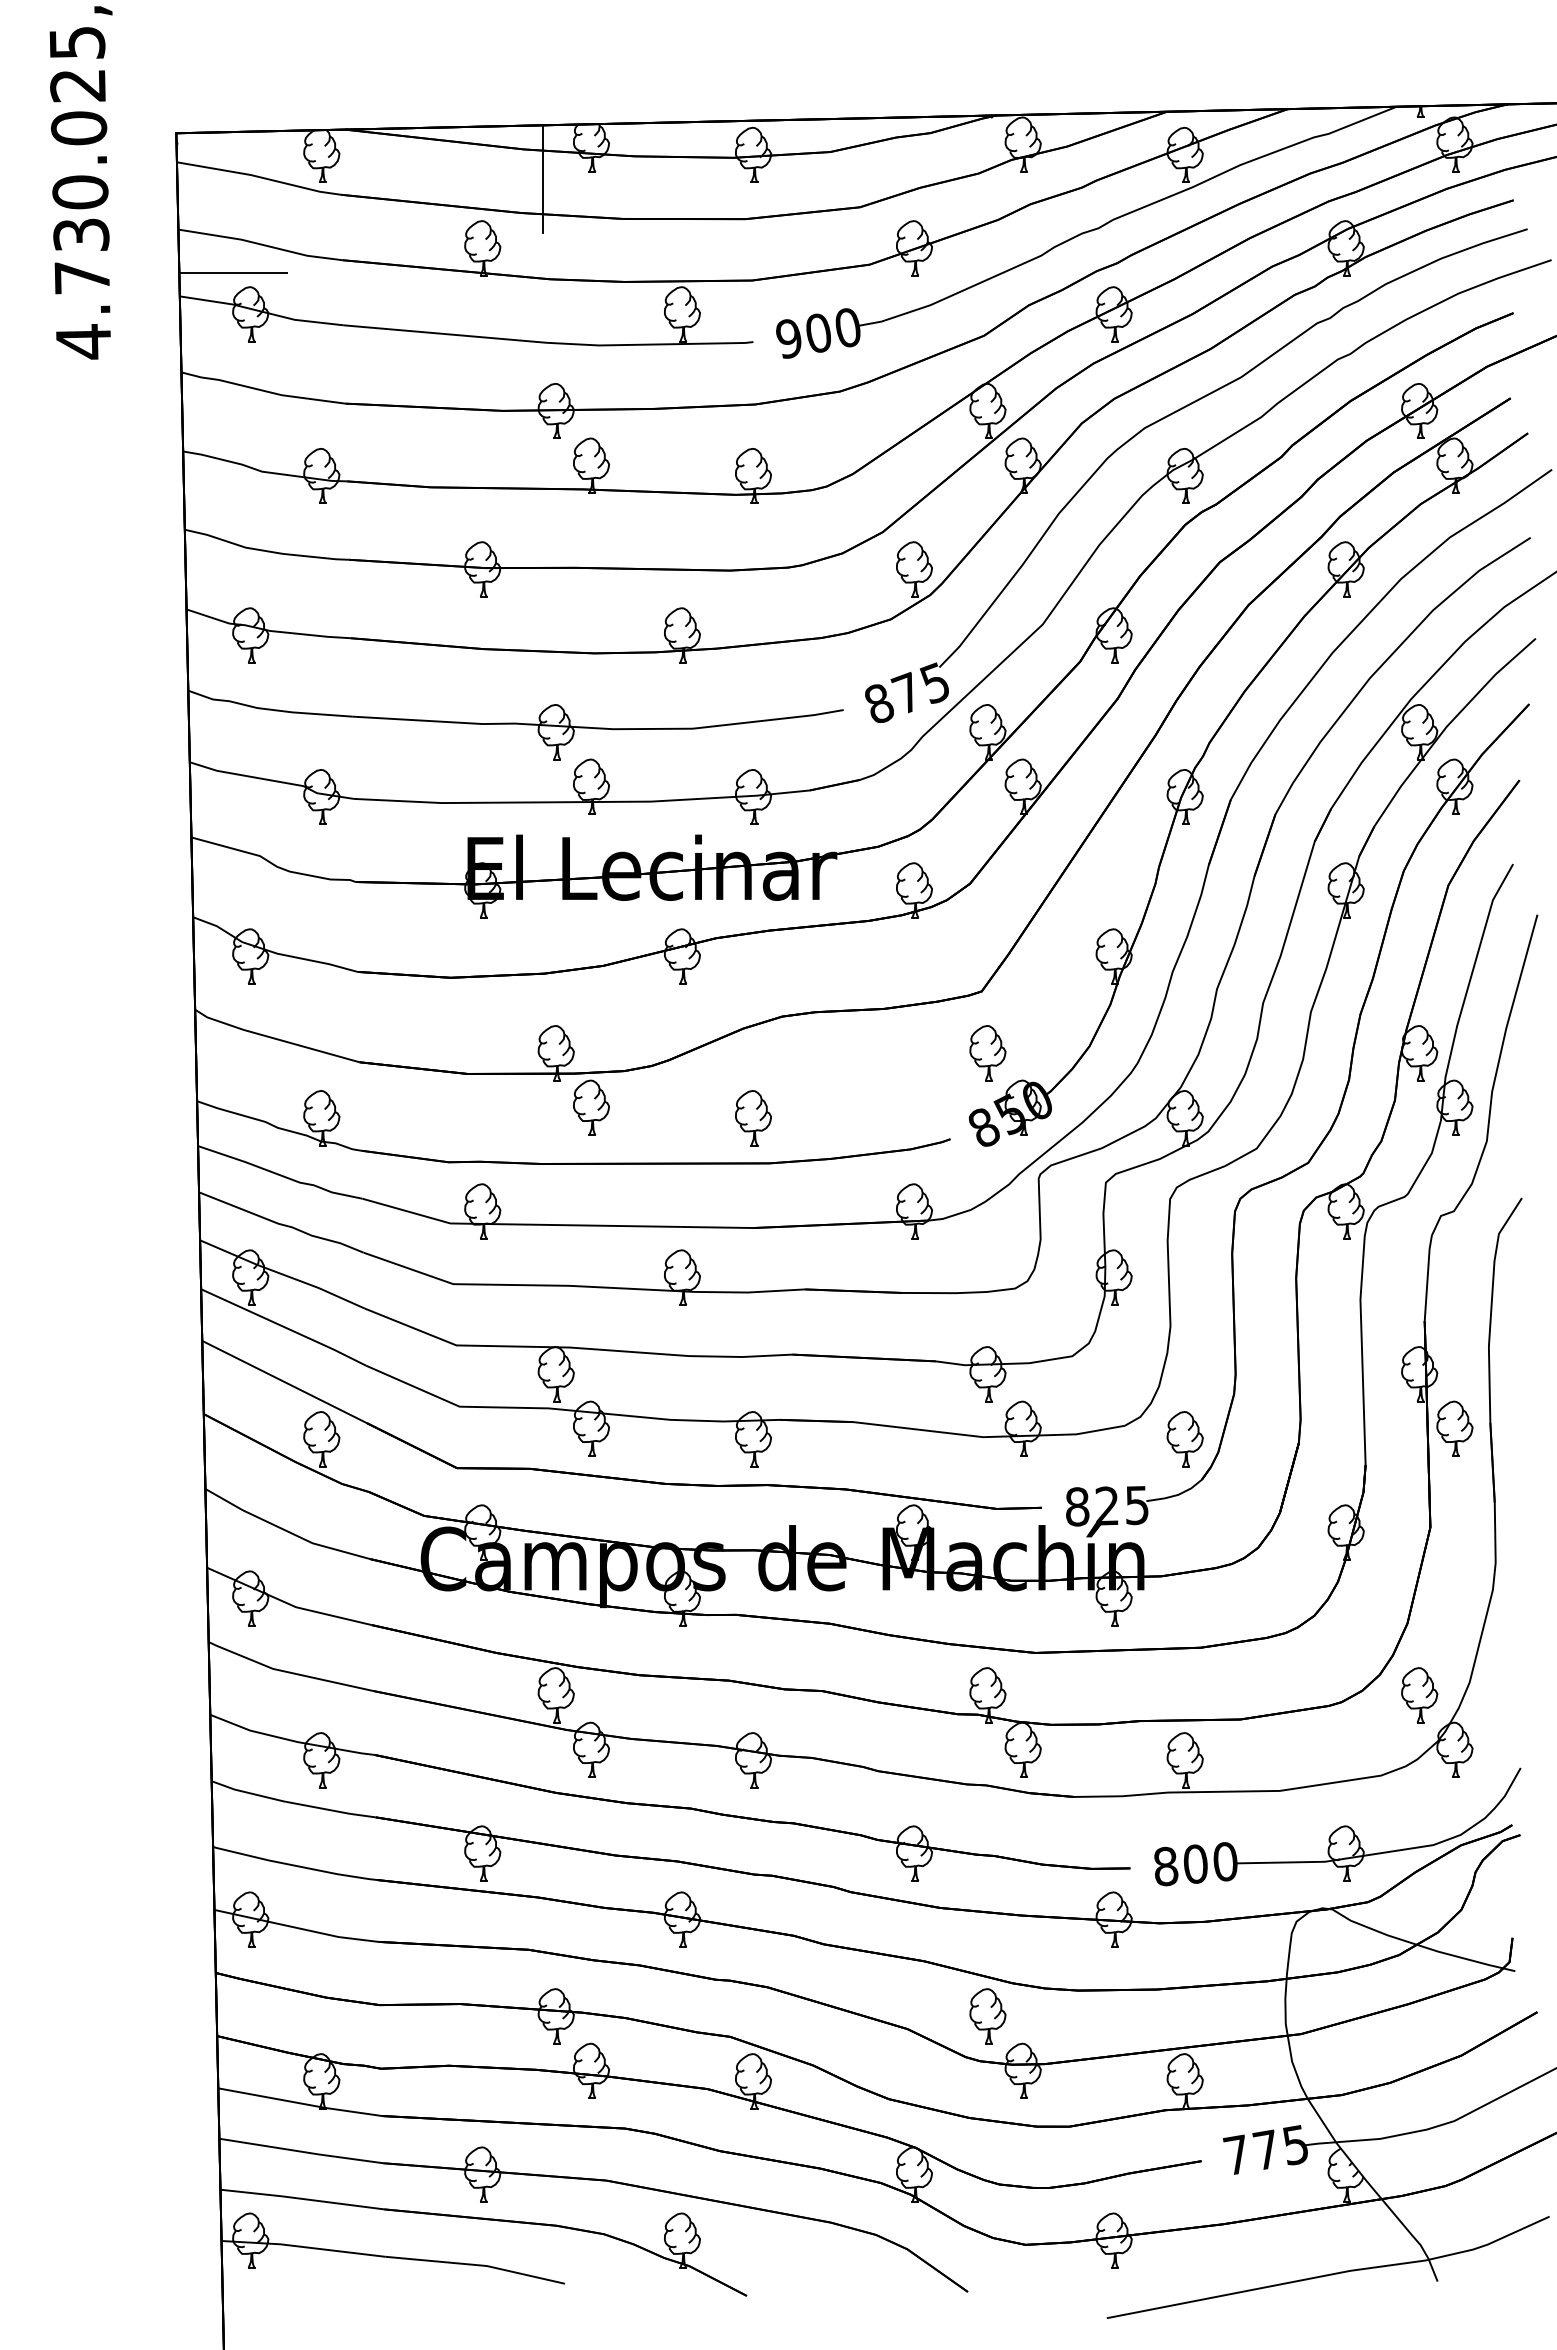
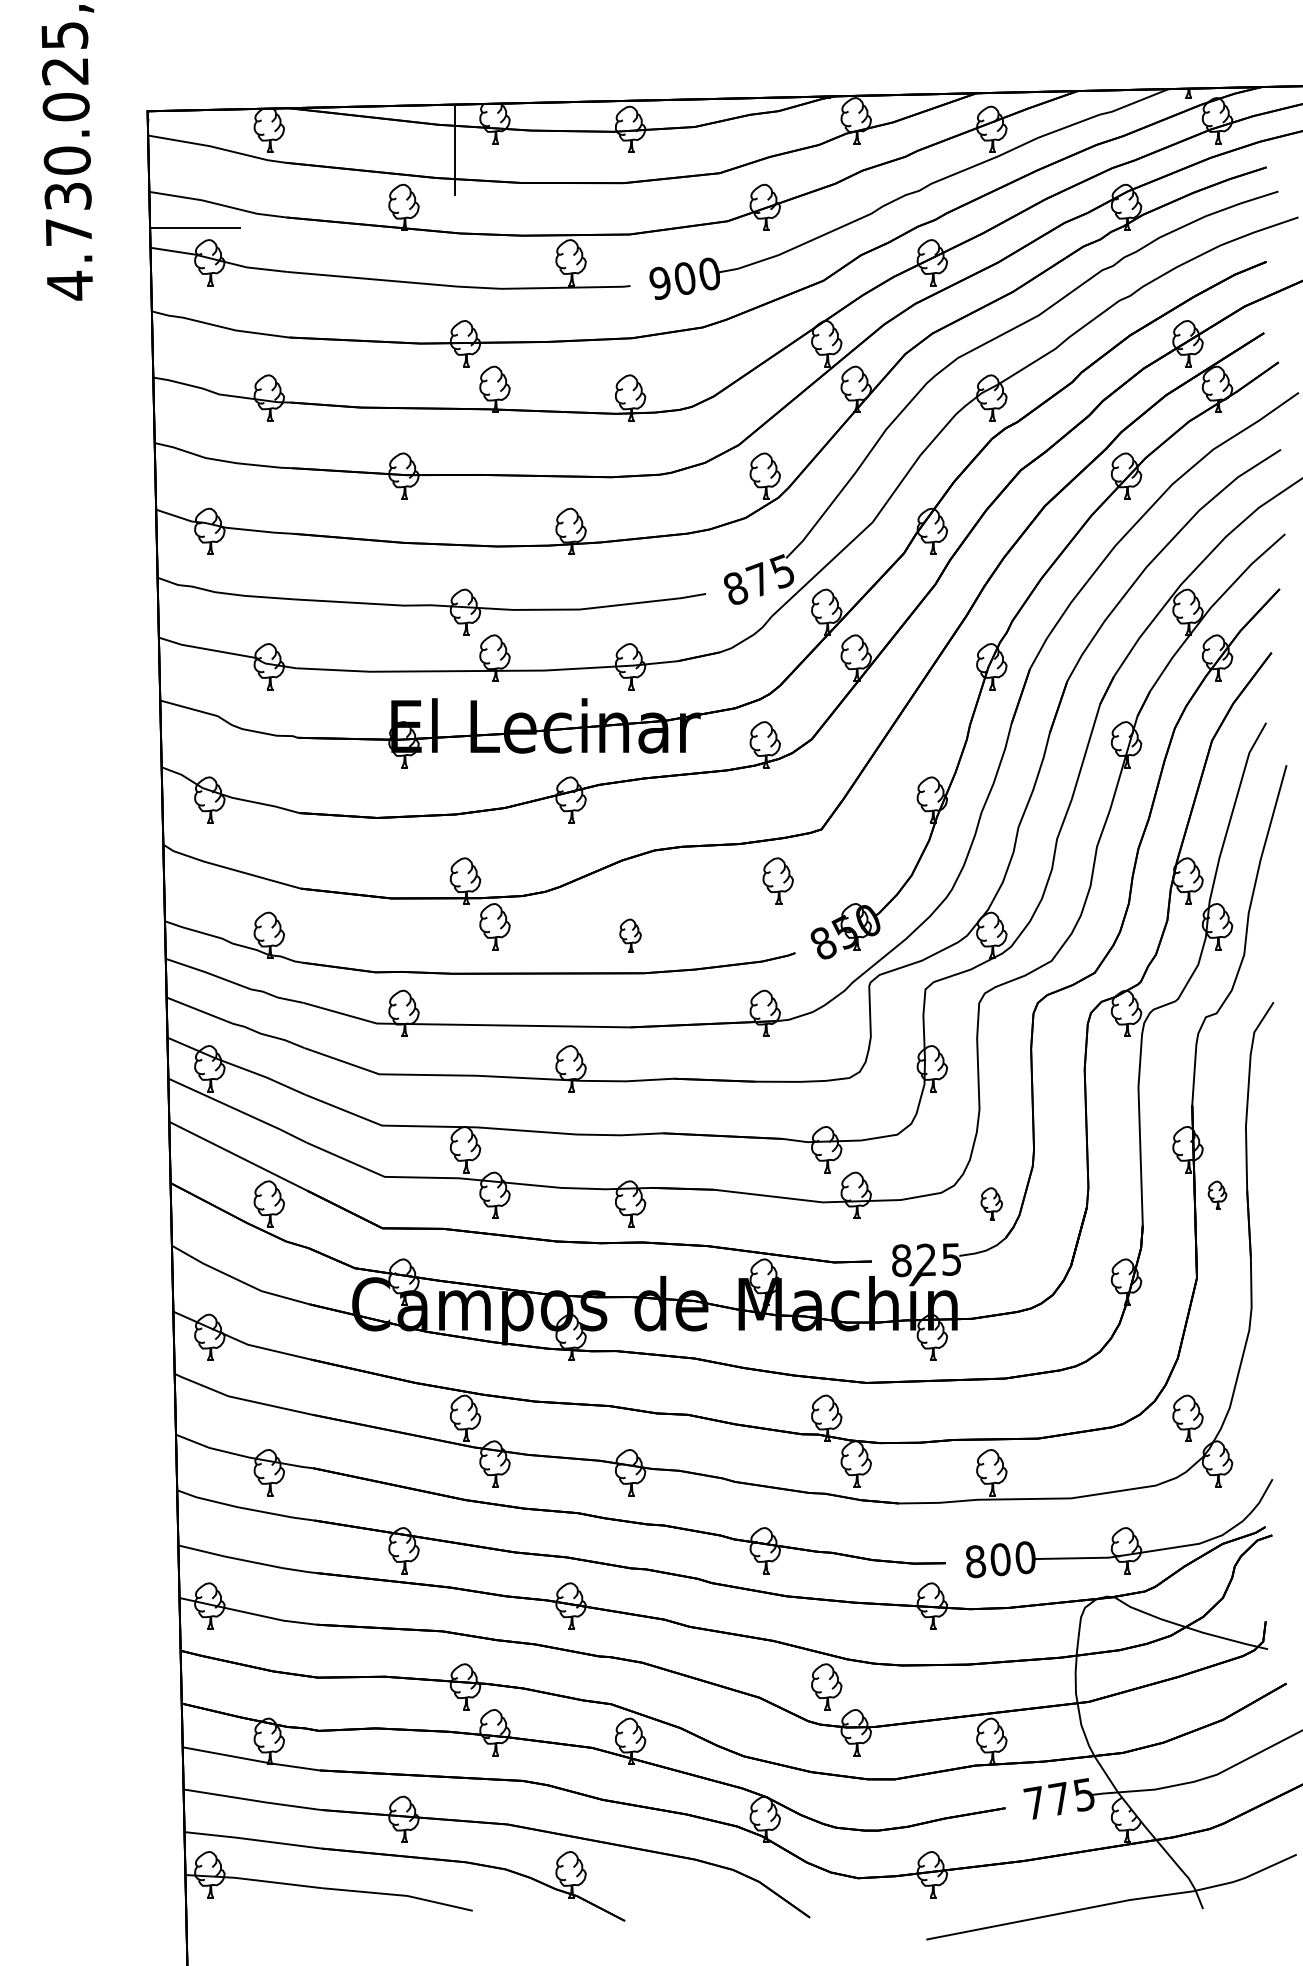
part: (987, 1053) -> (777, 881), moved
part: (753, 1118) -> (630, 935), size x0.7
part: (1454, 1428) -> (1217, 1195), size x0.6
part: (1184, 1439) -> (991, 1204), size x0.7

